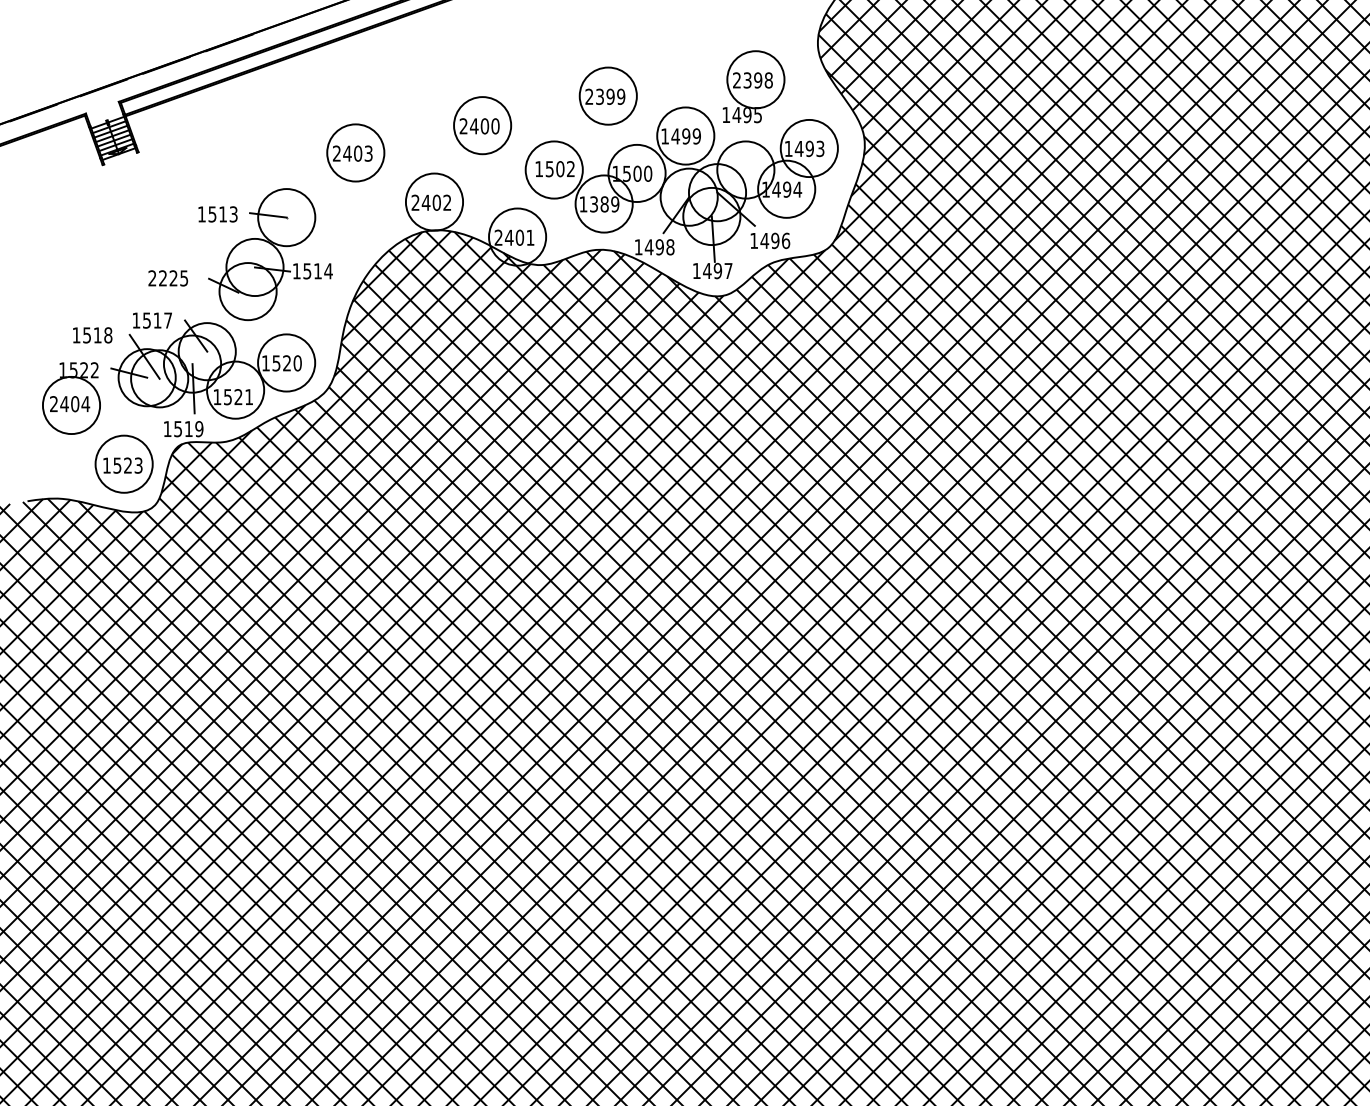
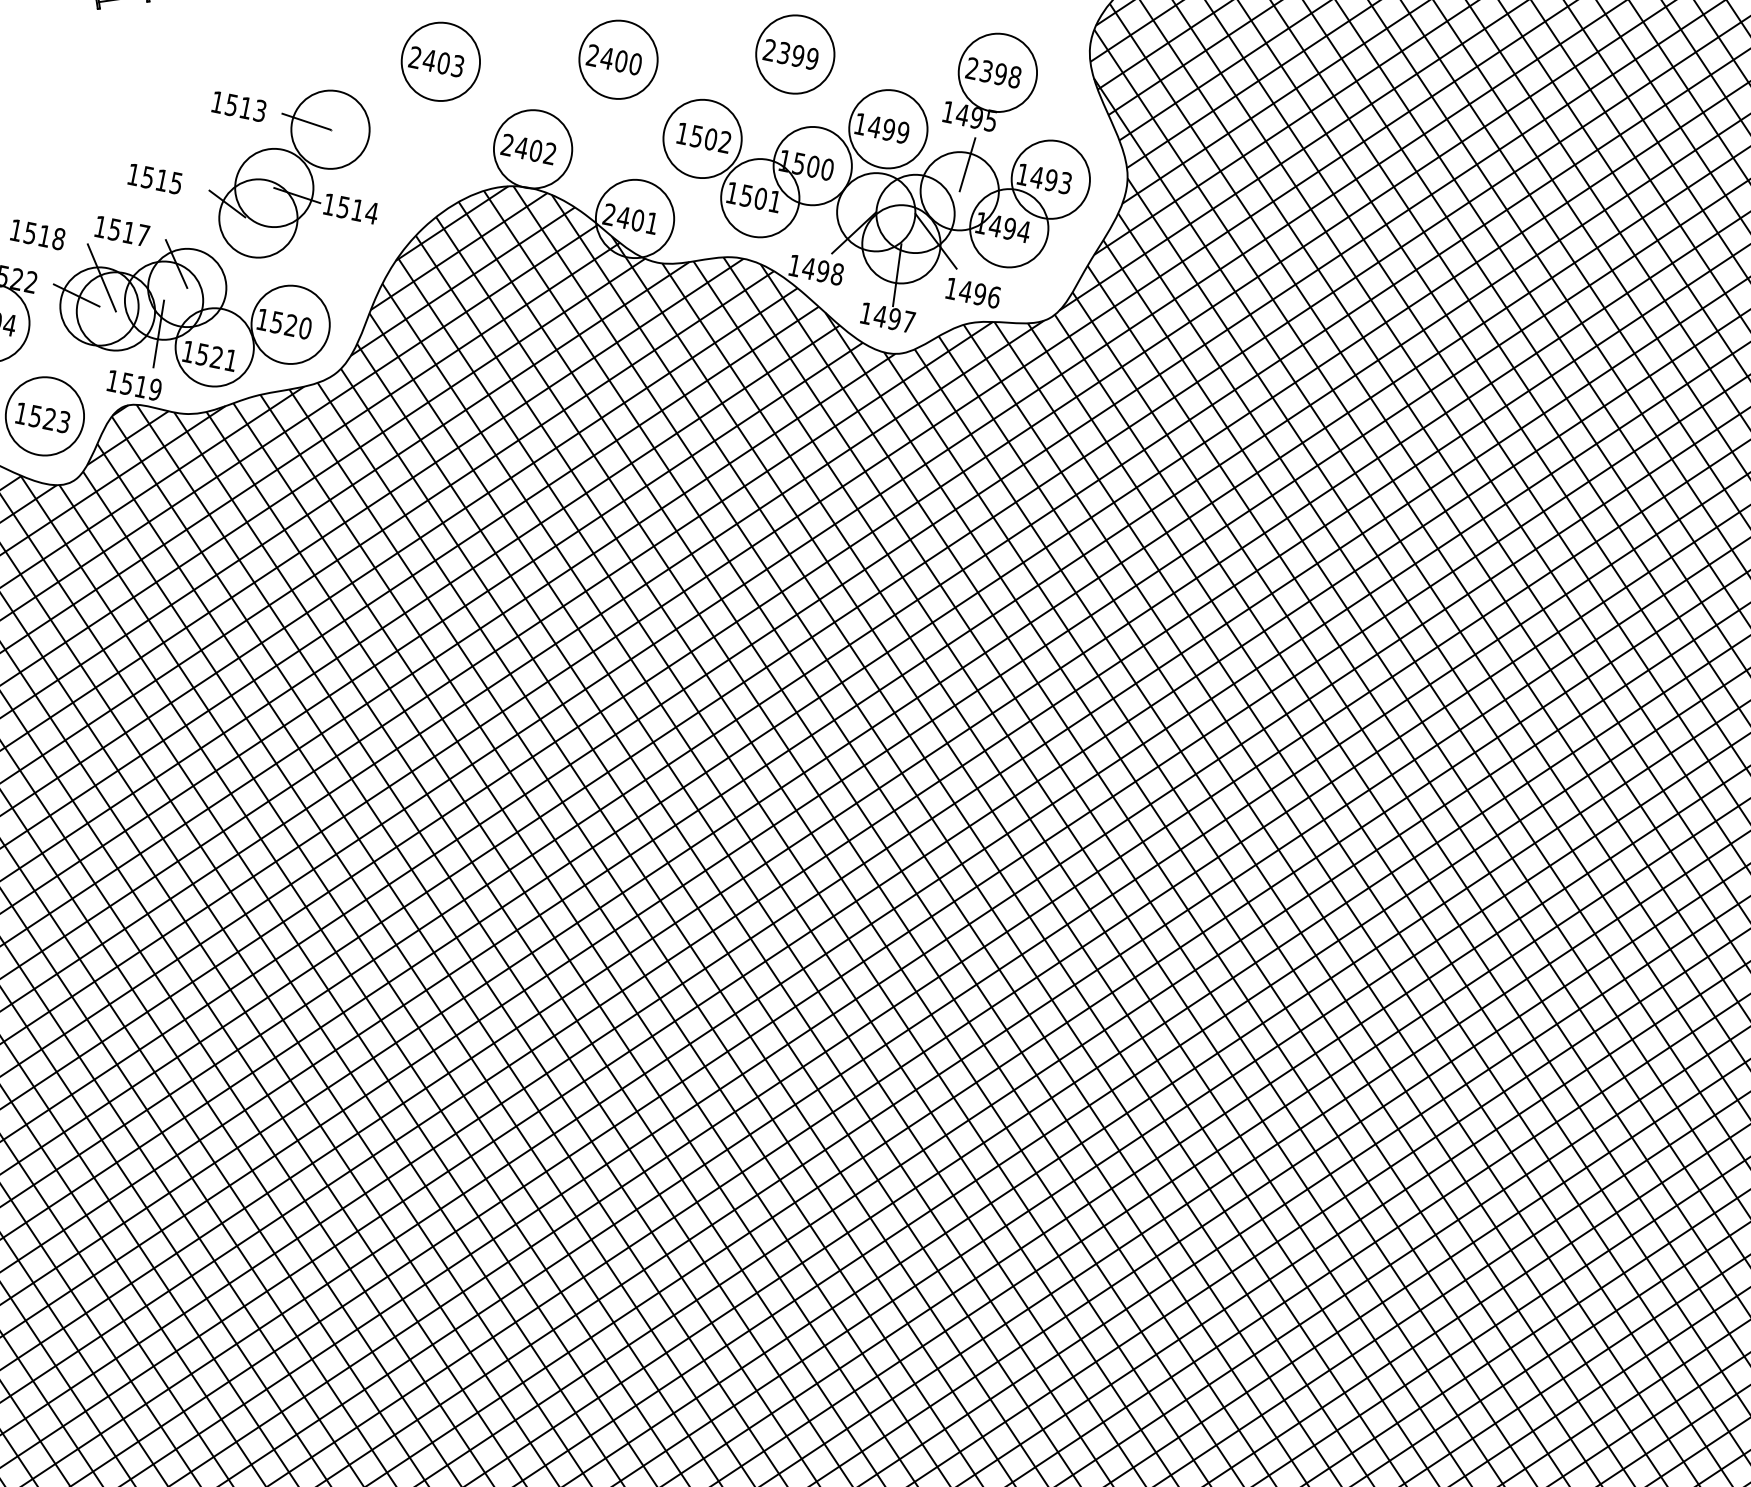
line: (747, 149) -> (967, 164), added
text: (604, 204) -> (760, 198), 1389 -> 1501
text: (162, 278) -> (147, 177), 2225 -> 1515

